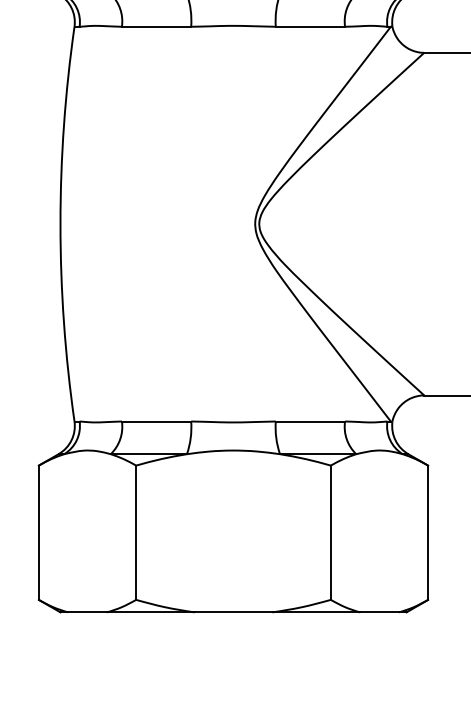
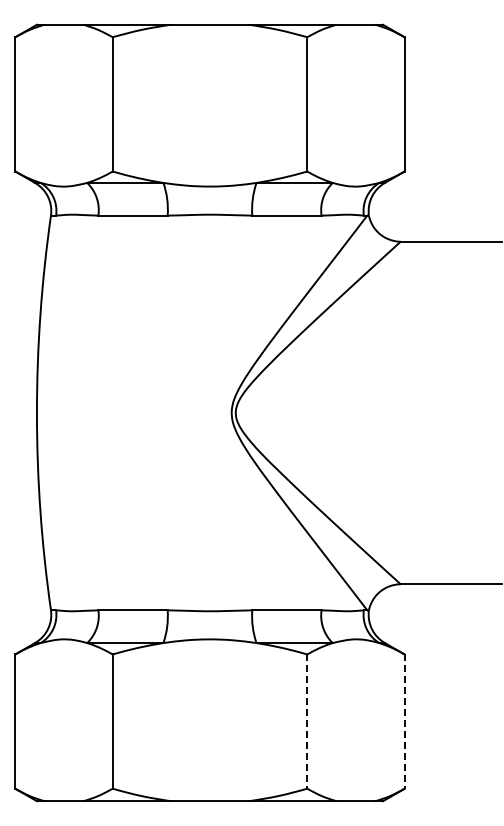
line: (331, 533) -> (307, 722), solid -> dashed
line: (428, 533) -> (404, 722), solid -> dashed

